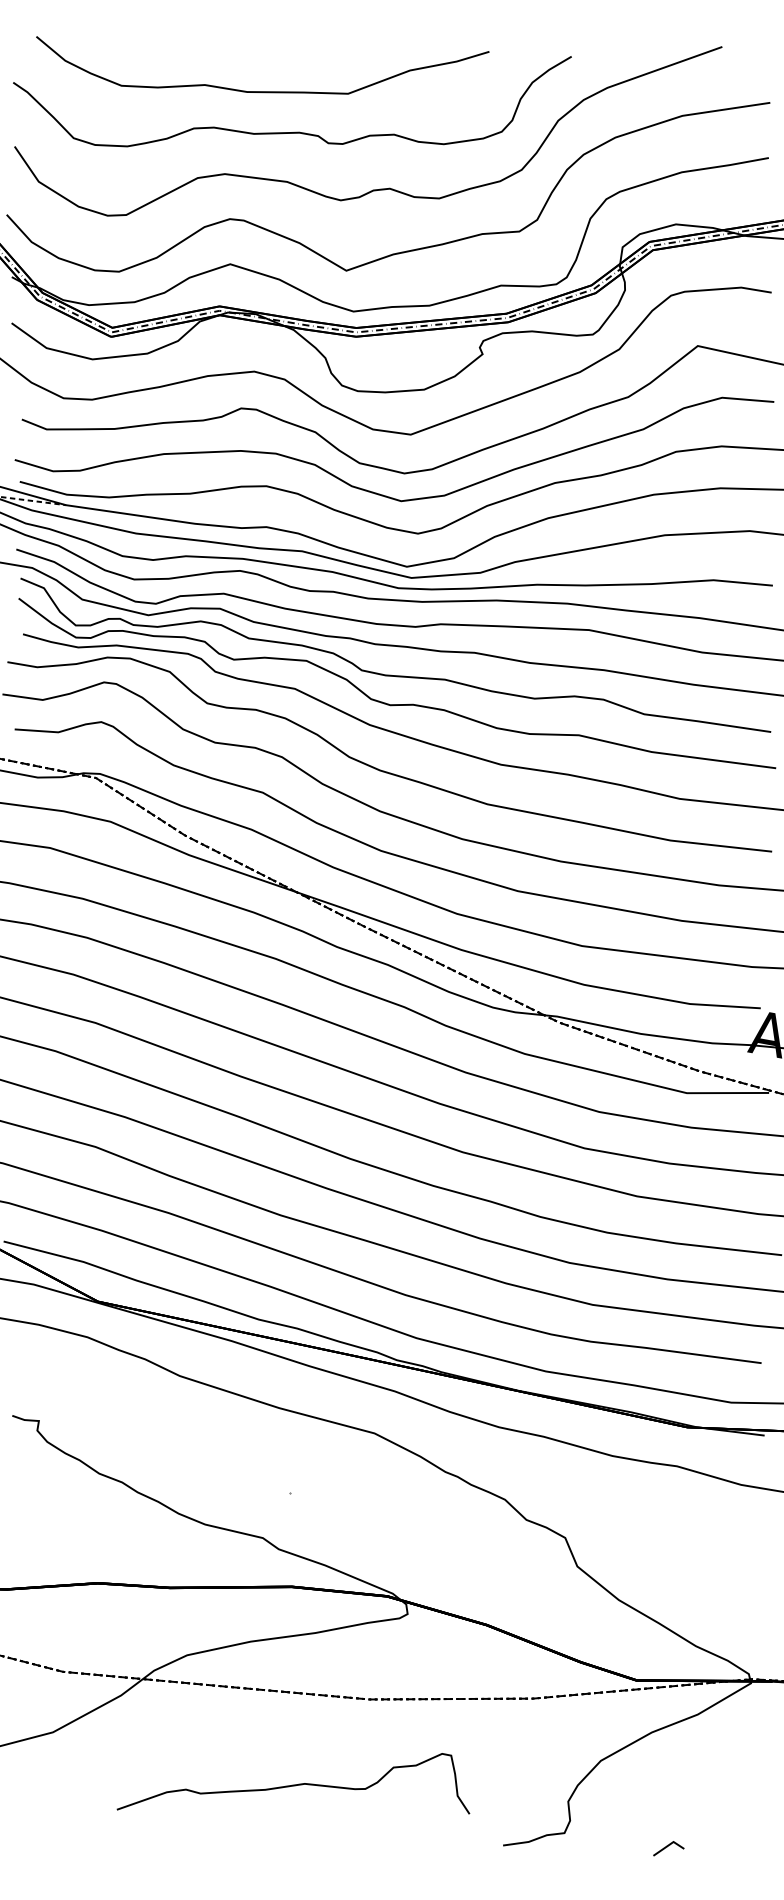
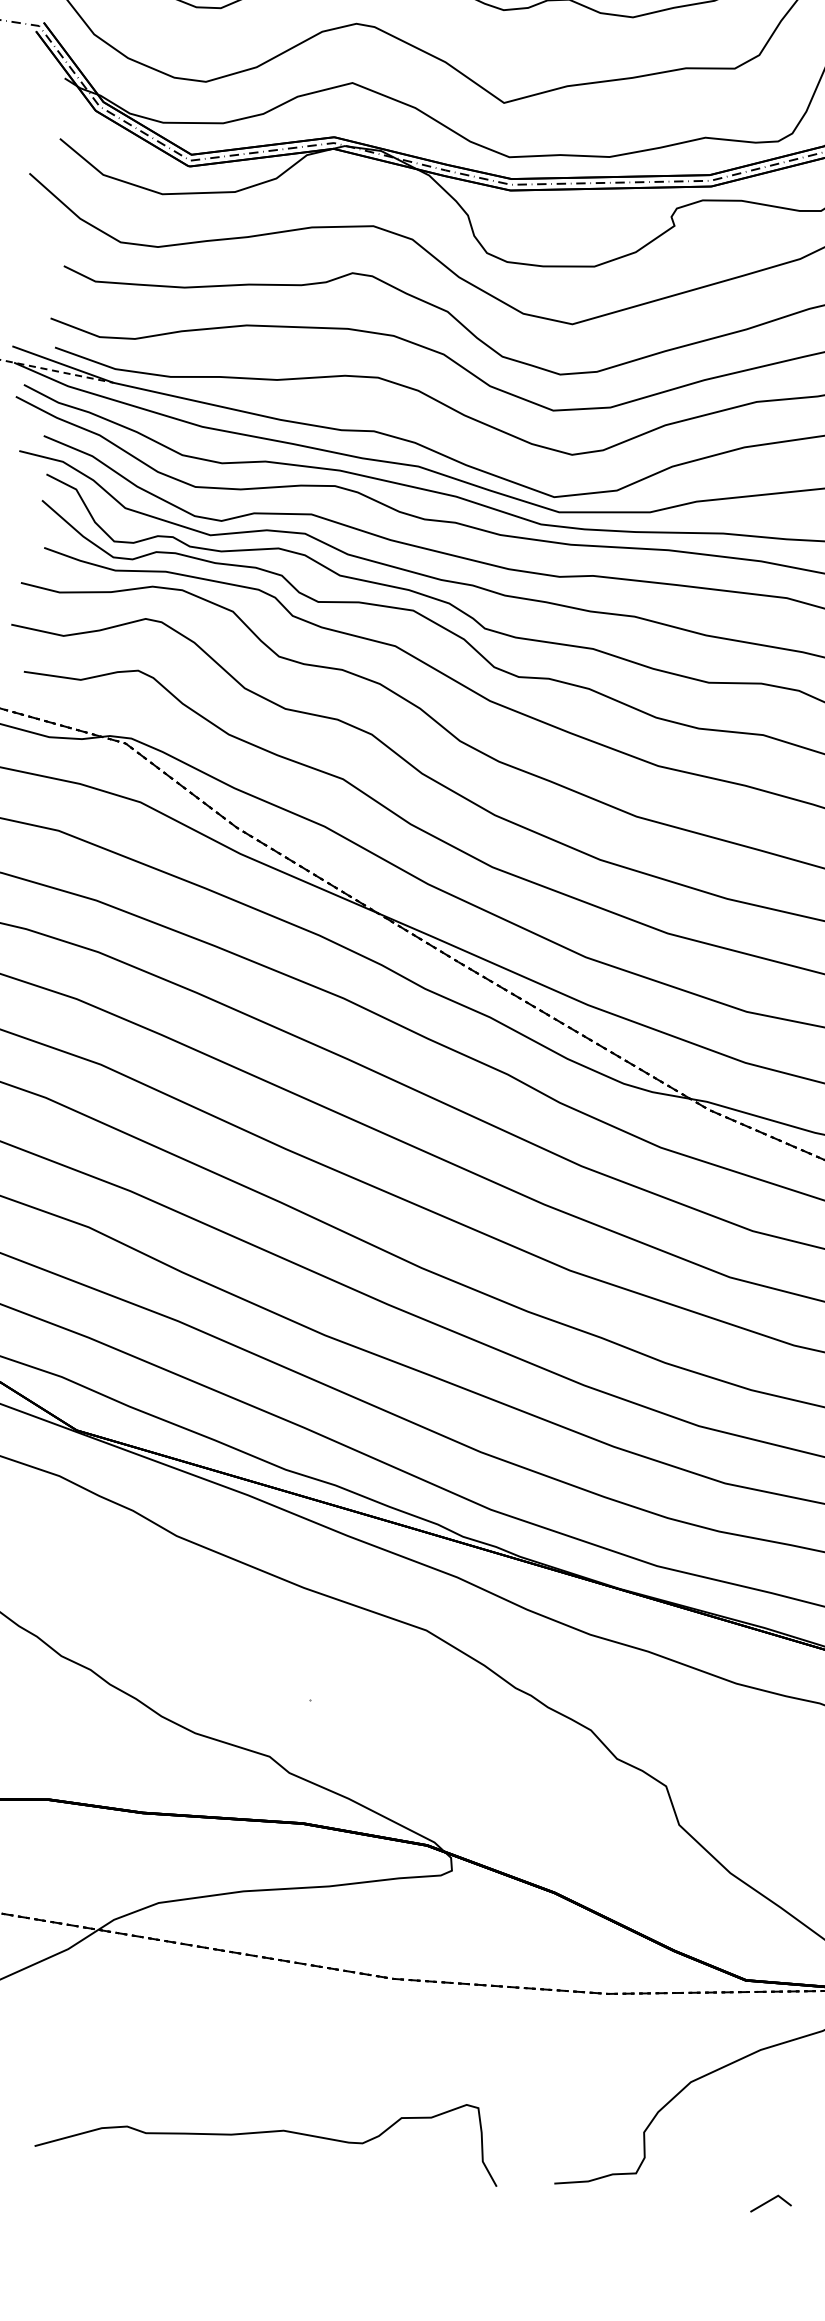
curve: (293, 1784) -> (268, 2130), moved

